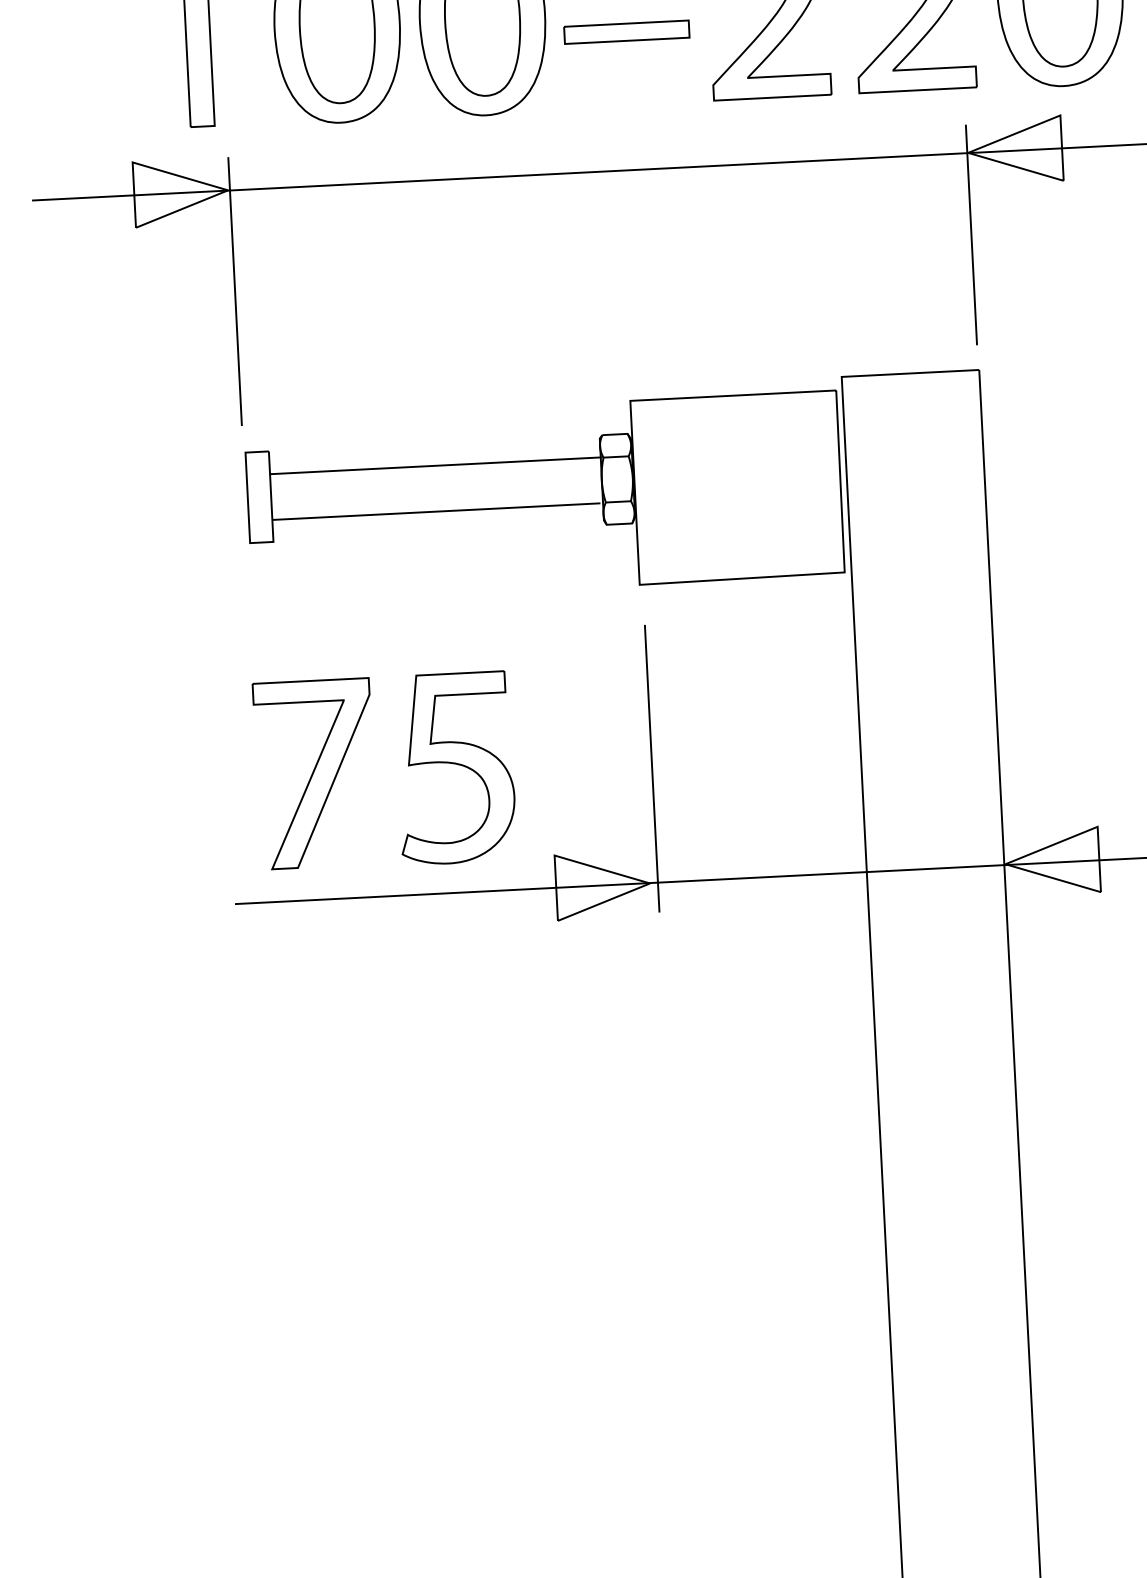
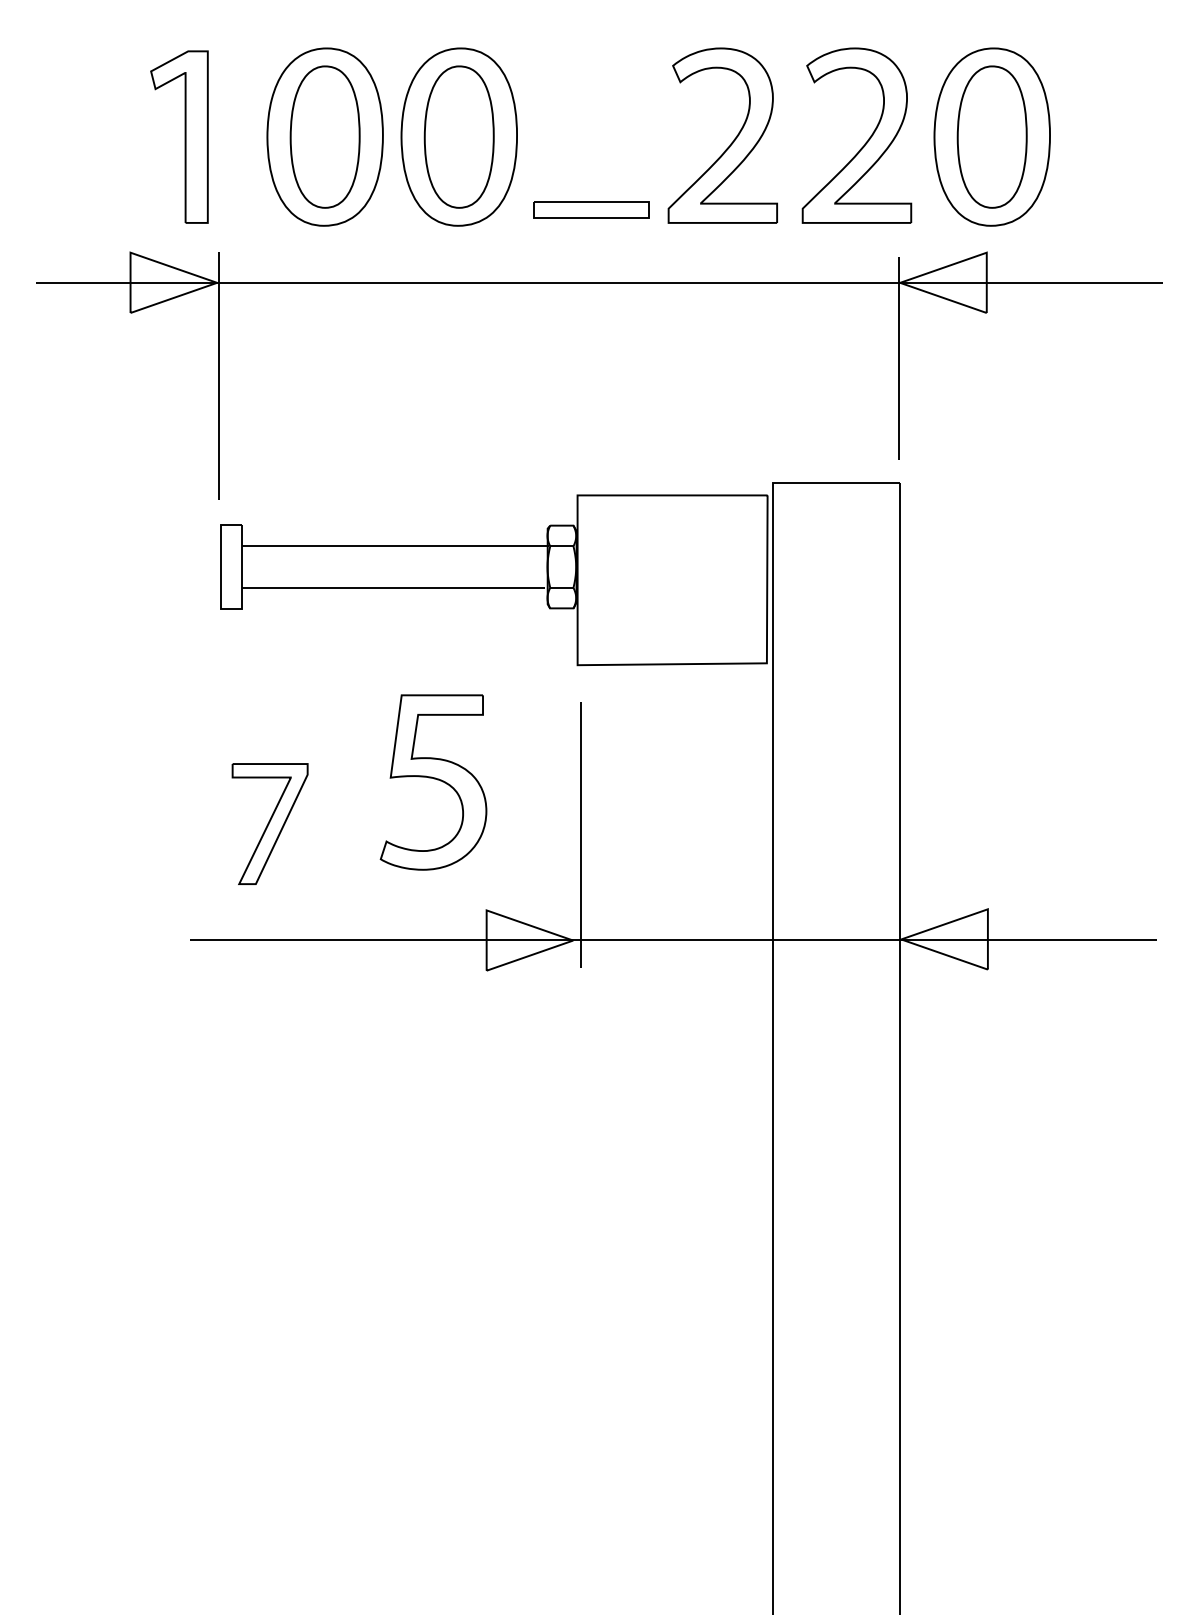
part: (626, 31) -> (591, 209), moved
part: (455, 768) -> (433, 782), moved
part: (314, 773) -> (269, 823), size x0.7

